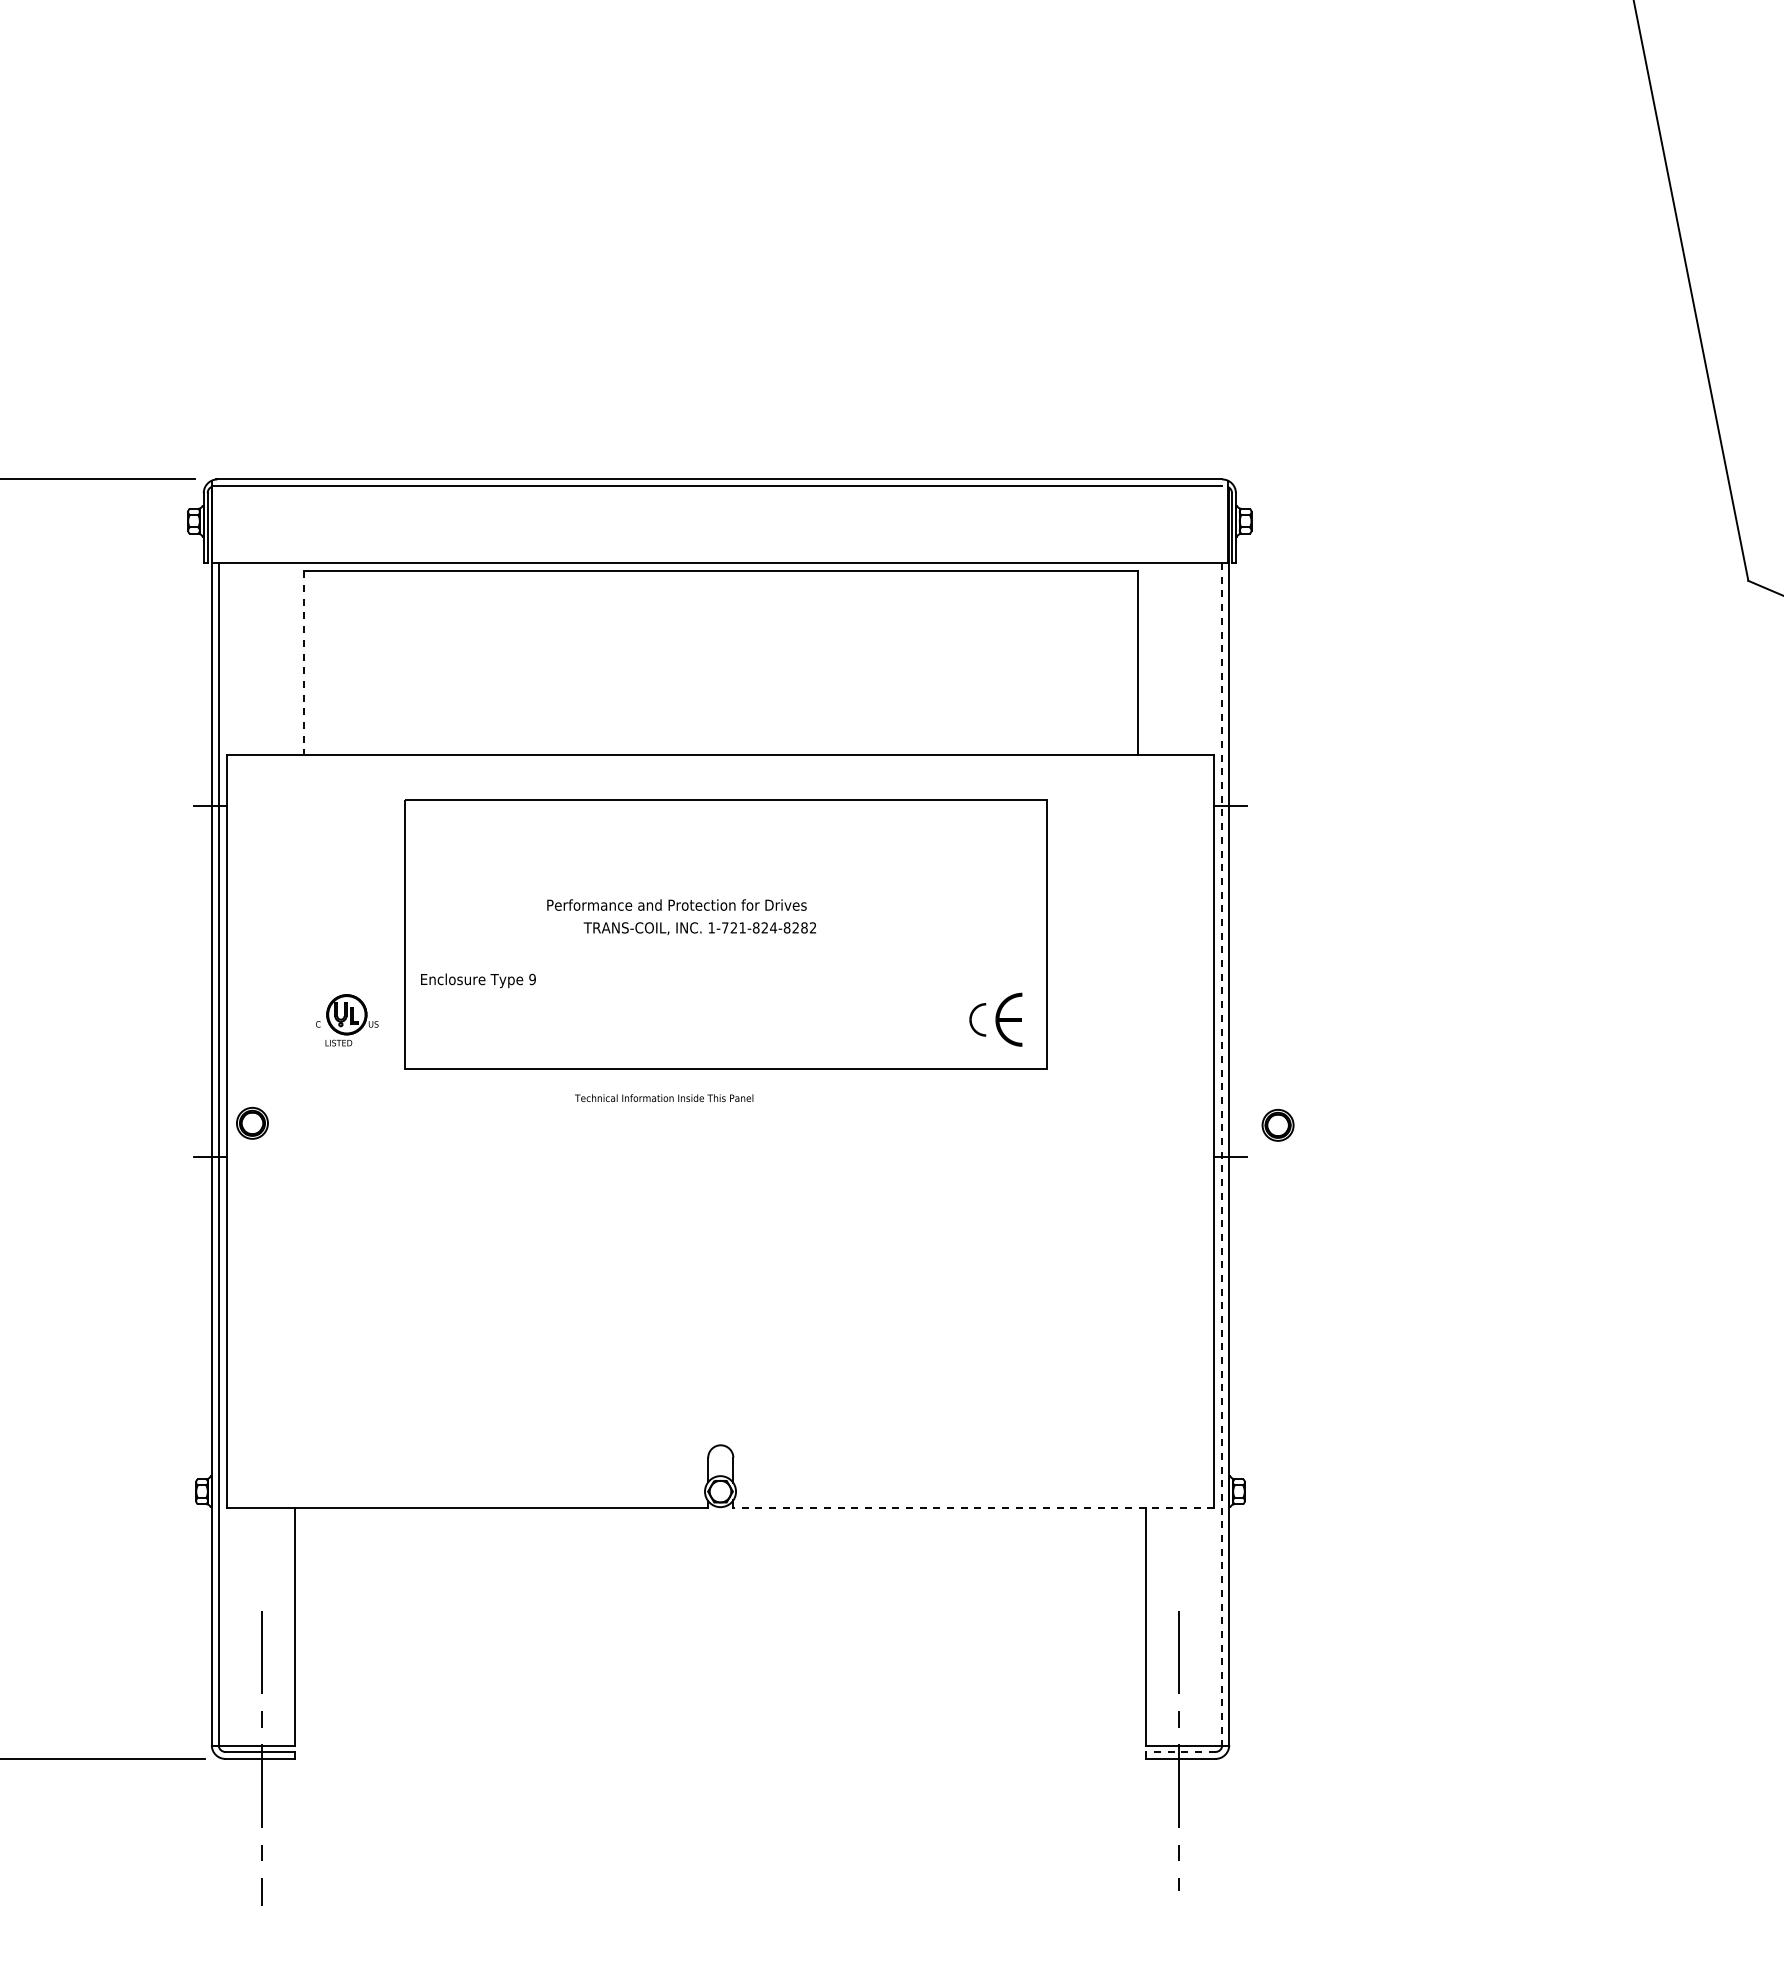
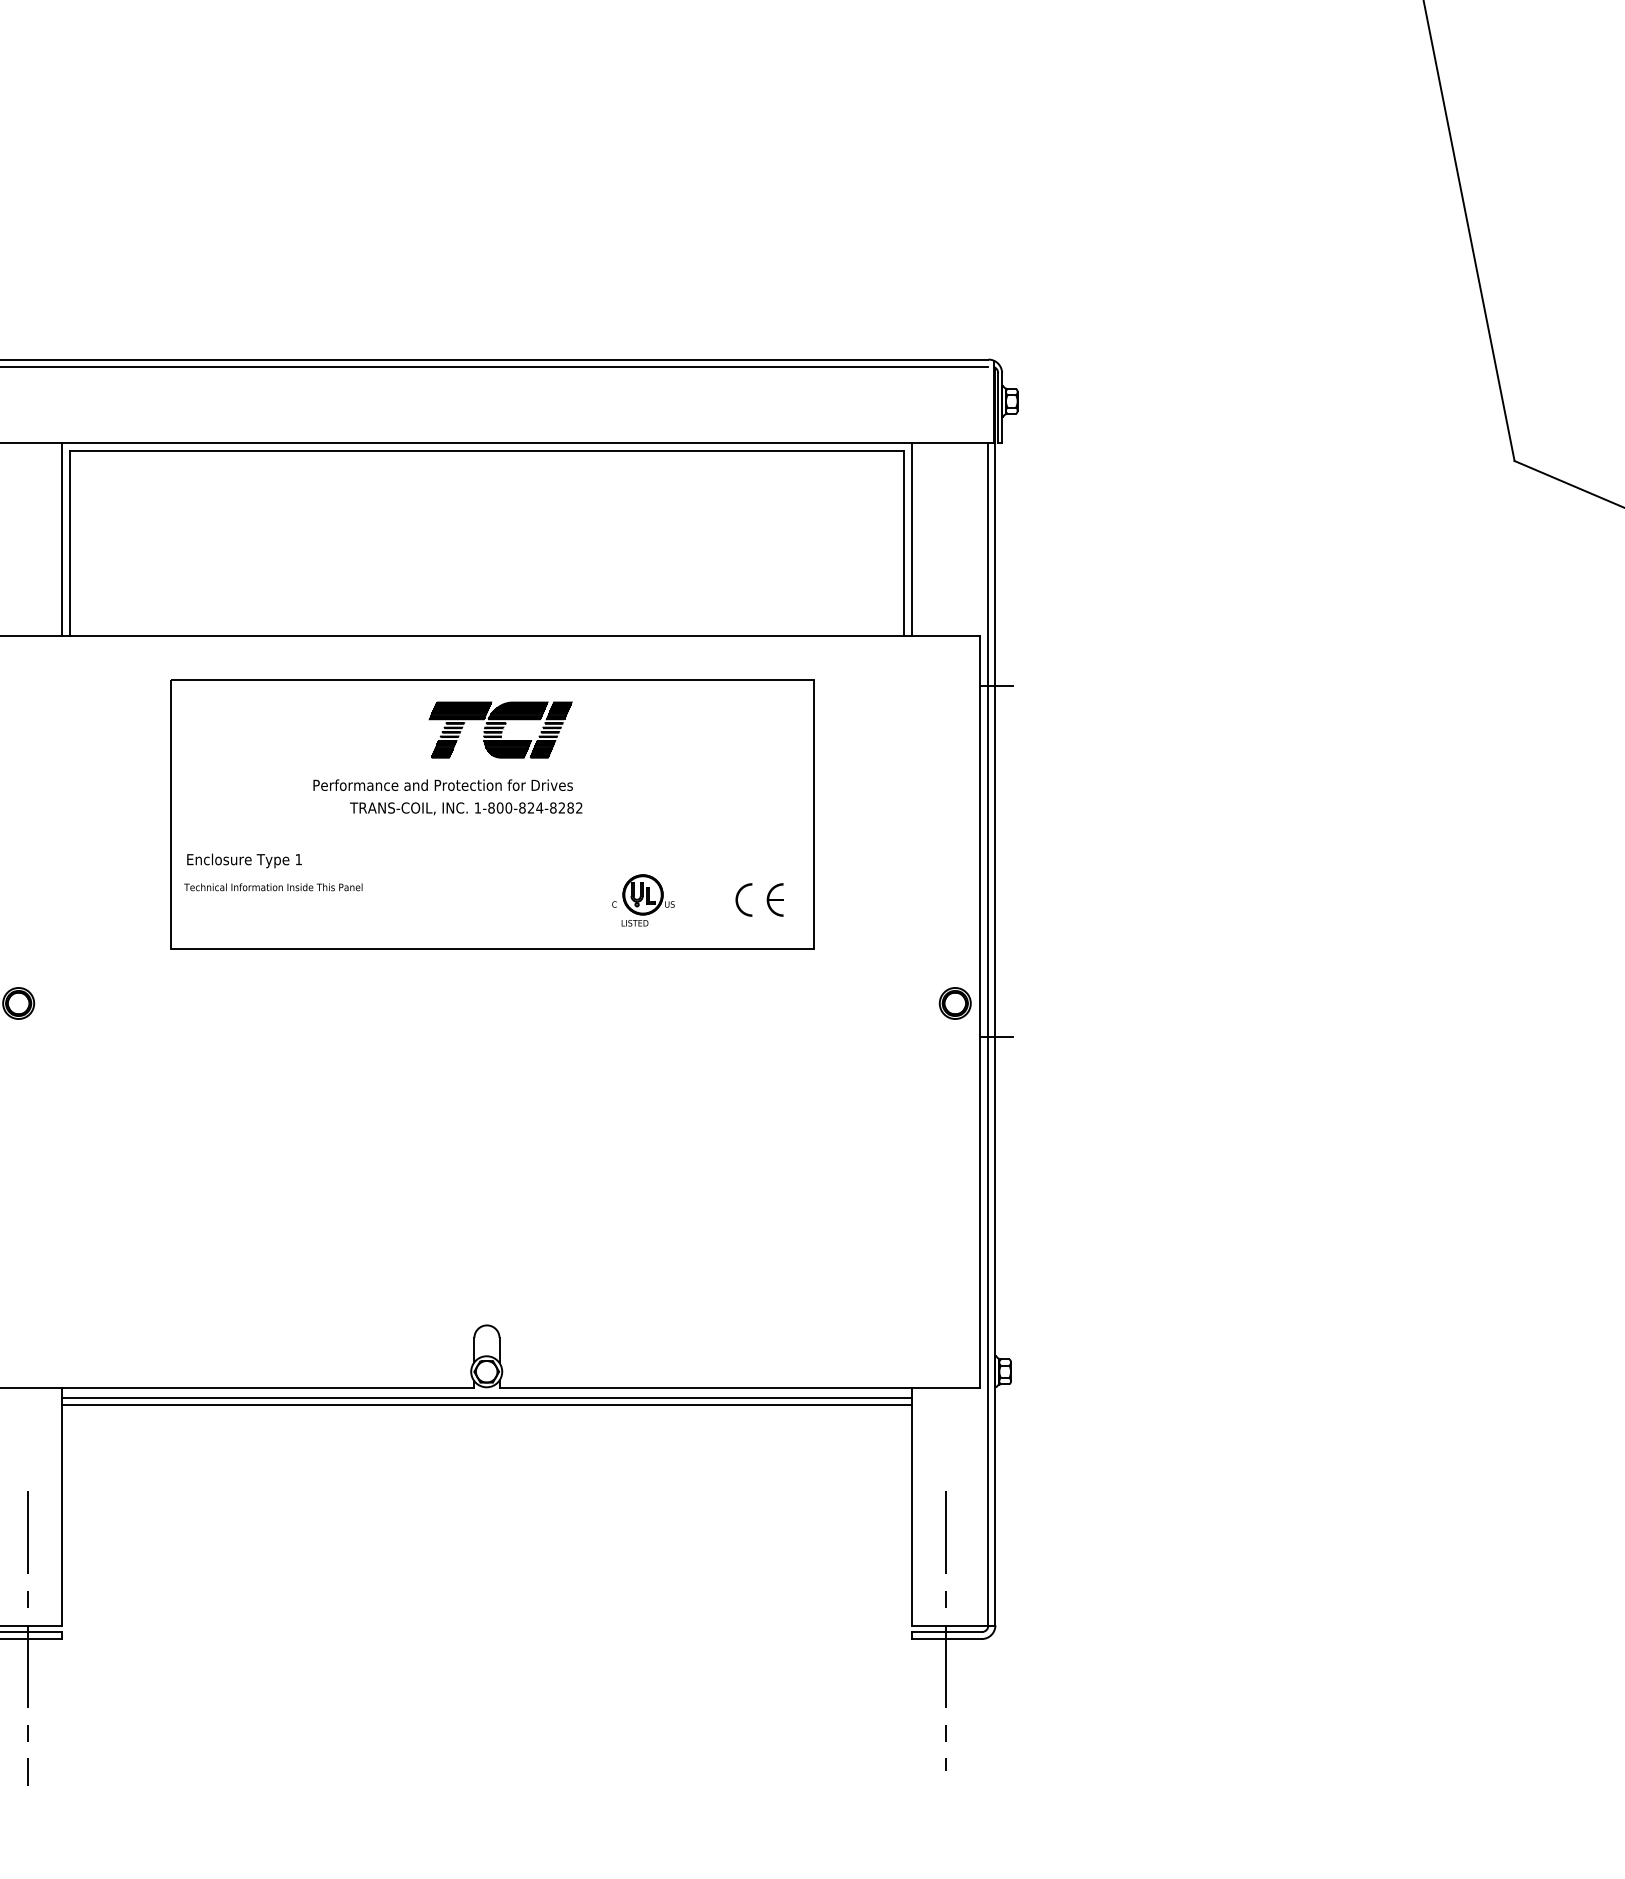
line: (295, 659) -> (61, 539), added
line: (1145, 659) -> (911, 539), added
line: (304, 663) -> (70, 543), dashed -> solid
part: (734, 849) -> (500, 729), added
text: (733, 927) -> (499, 807), 1-721-824-8282 -> 1-800-824-8282
text: (532, 979) -> (298, 859), 9 -> 1
part: (1008, 1019) -> (774, 899), size x0.62
part: (347, 1020) -> (643, 900), moved
text: (664, 1097) -> (273, 886), moved
part: (1277, 1125) -> (954, 1003), moved
line: (1222, 1154) -> (988, 1034), dashed -> solid
line: (973, 1508) -> (739, 1388), dashed -> solid
line: (720, 1517) -> (486, 1397), added
line: (720, 1524) -> (486, 1404), added
line: (1180, 1751) -> (946, 1631), dashed -> solid

